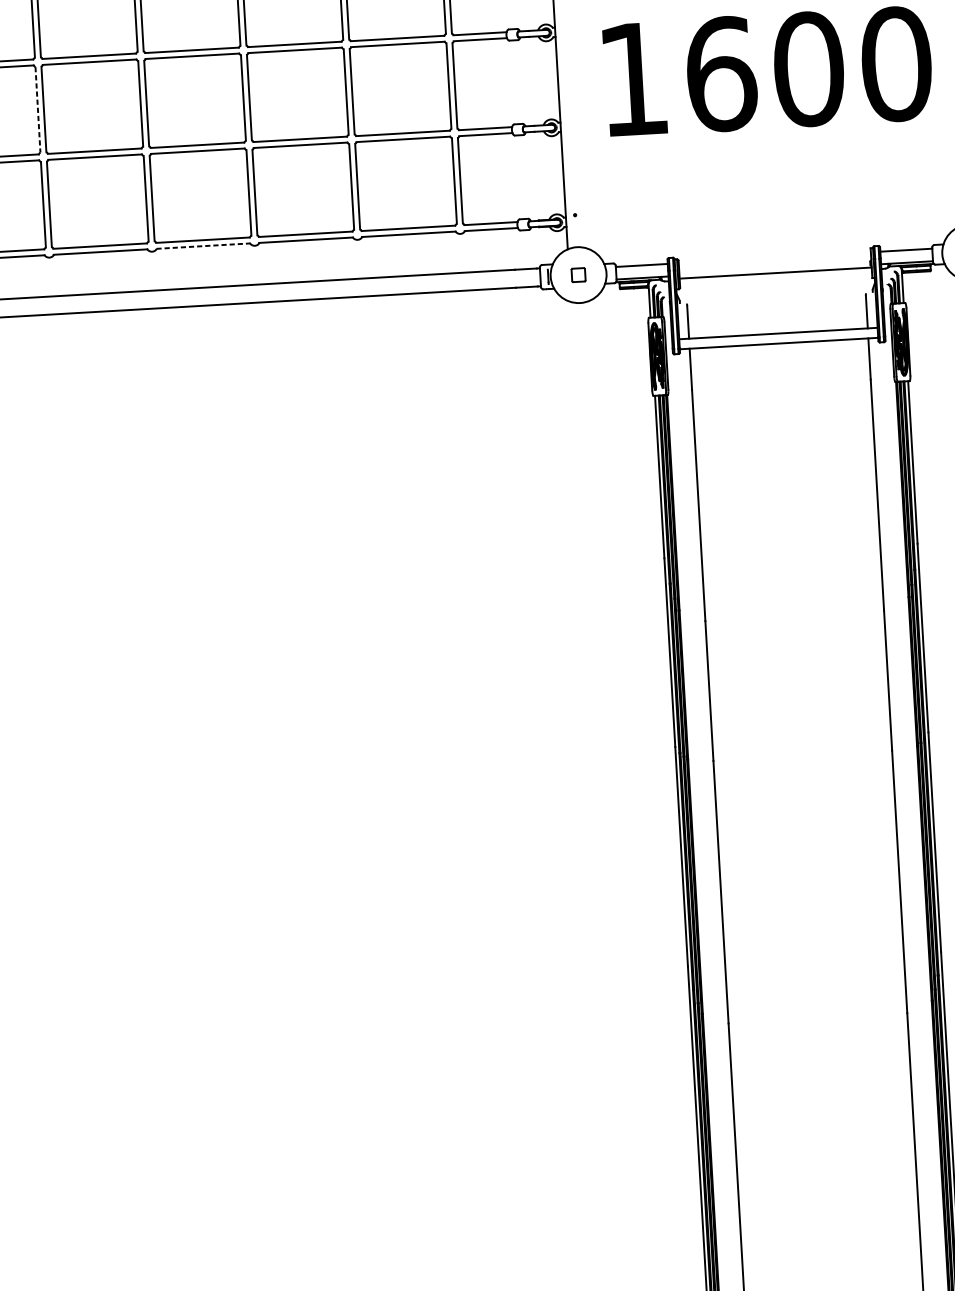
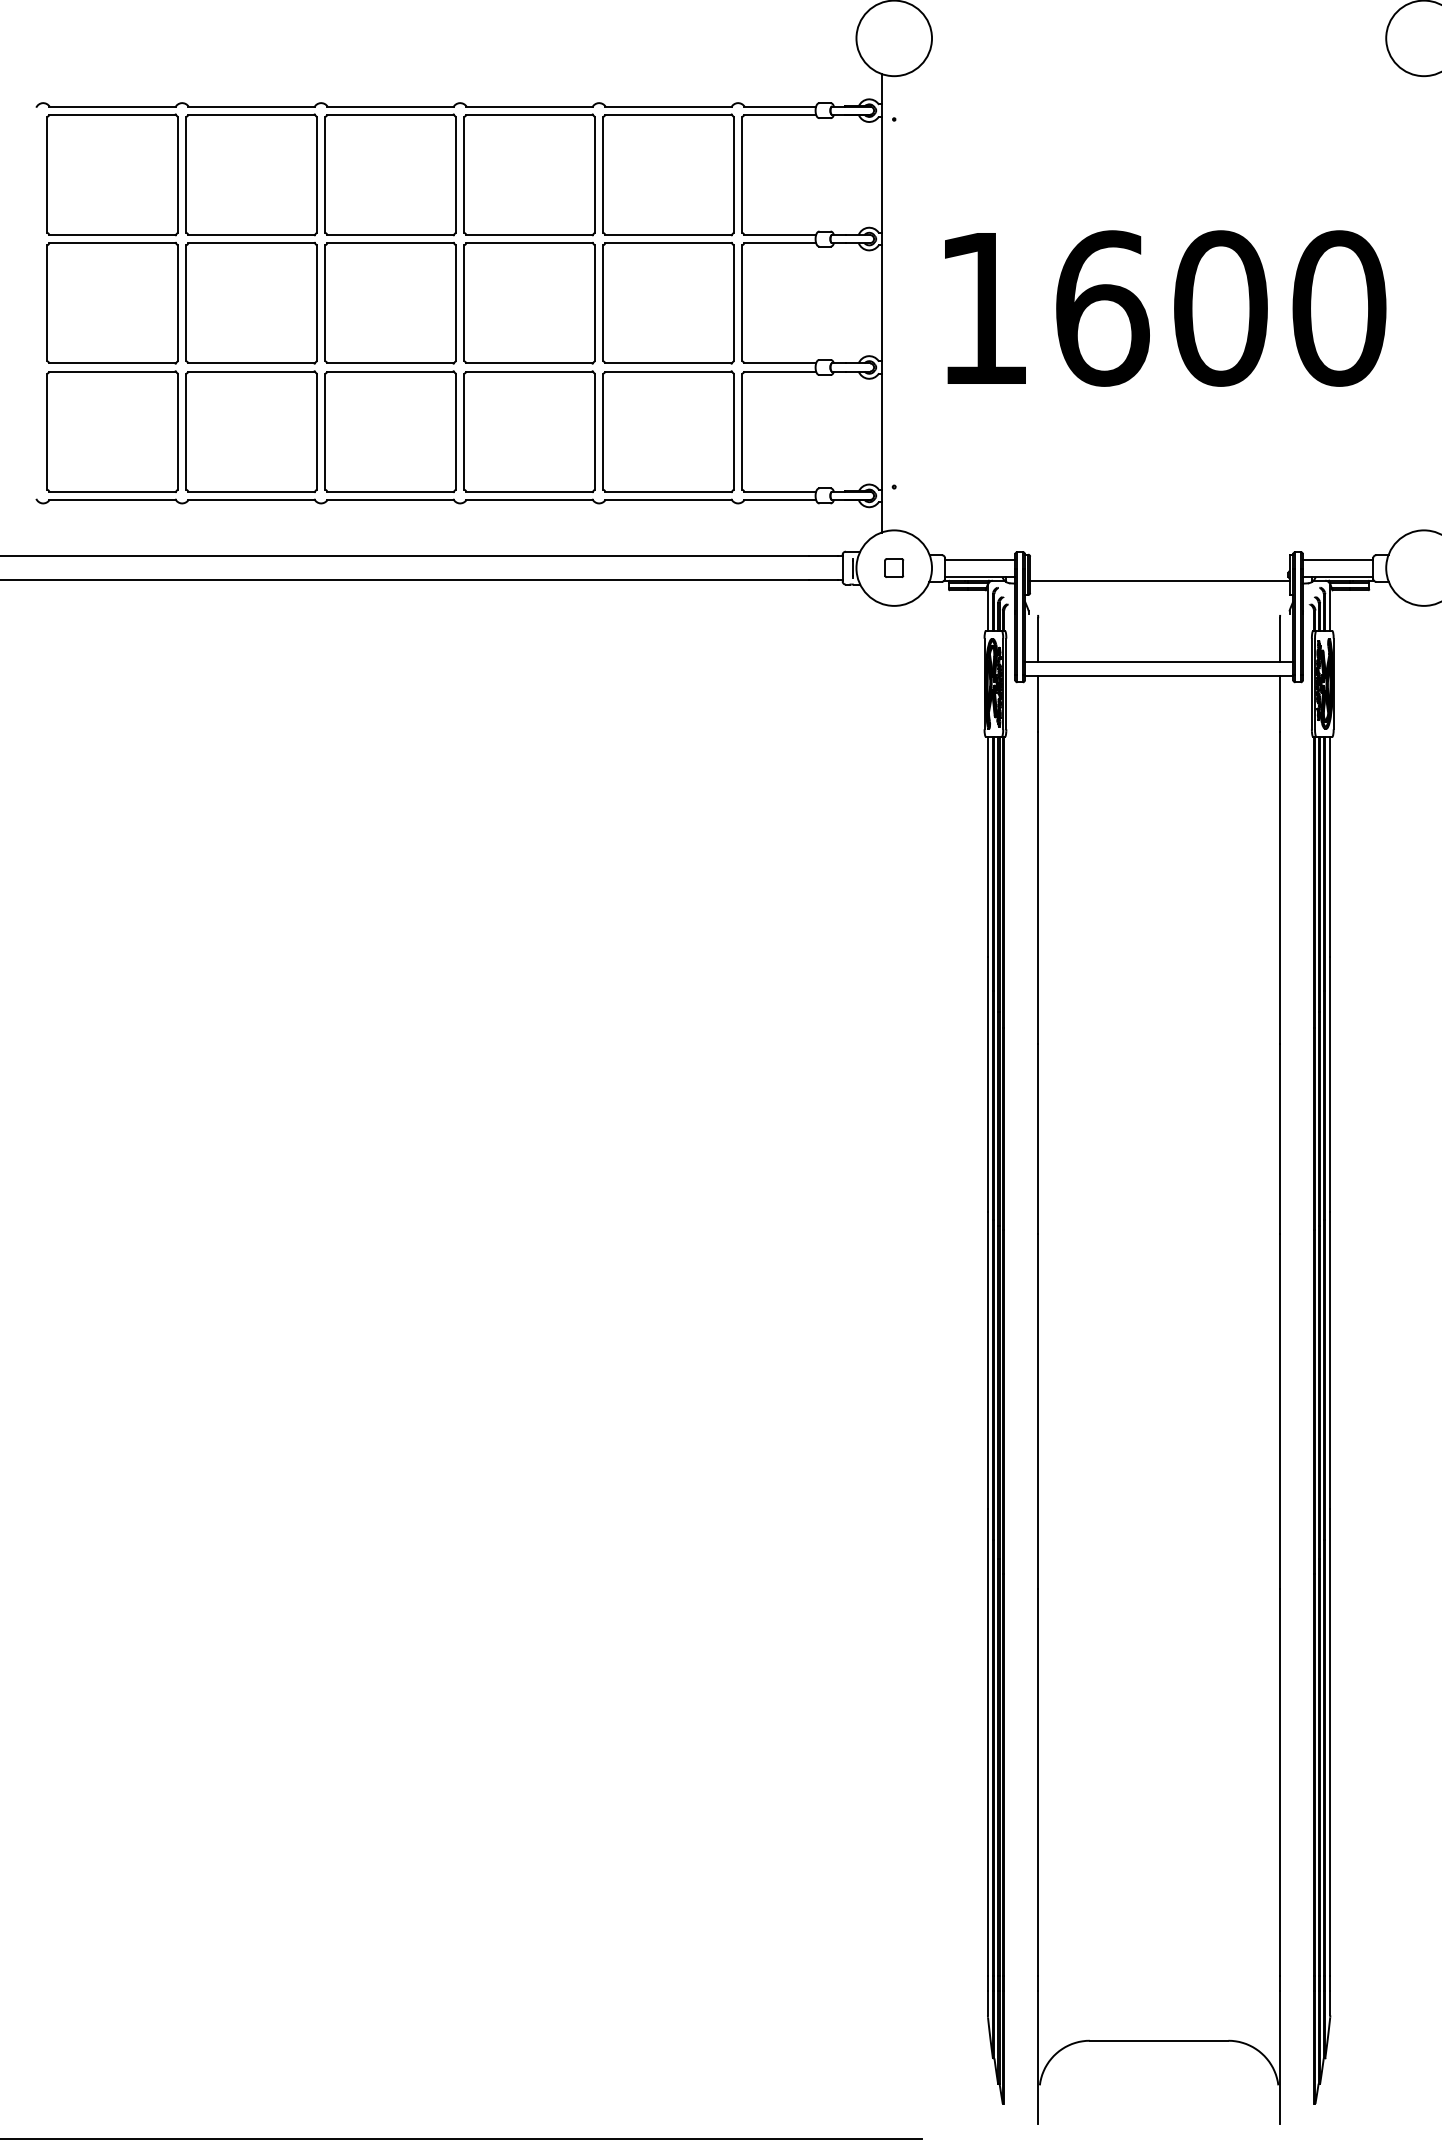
line: (38, 109) -> (178, 303), dashed -> solid
line: (203, 245) -> (390, 499), dashed -> solid

